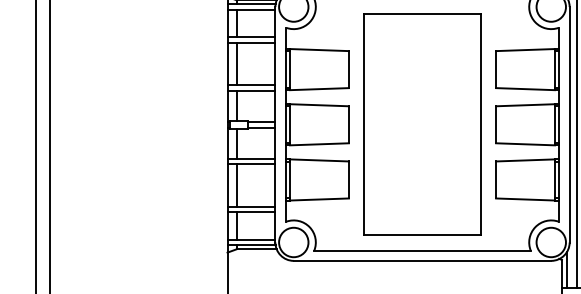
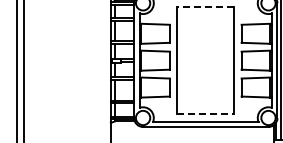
line: (421, 13) -> (205, 6), solid -> dashed
line: (421, 235) -> (205, 114), solid -> dashed

